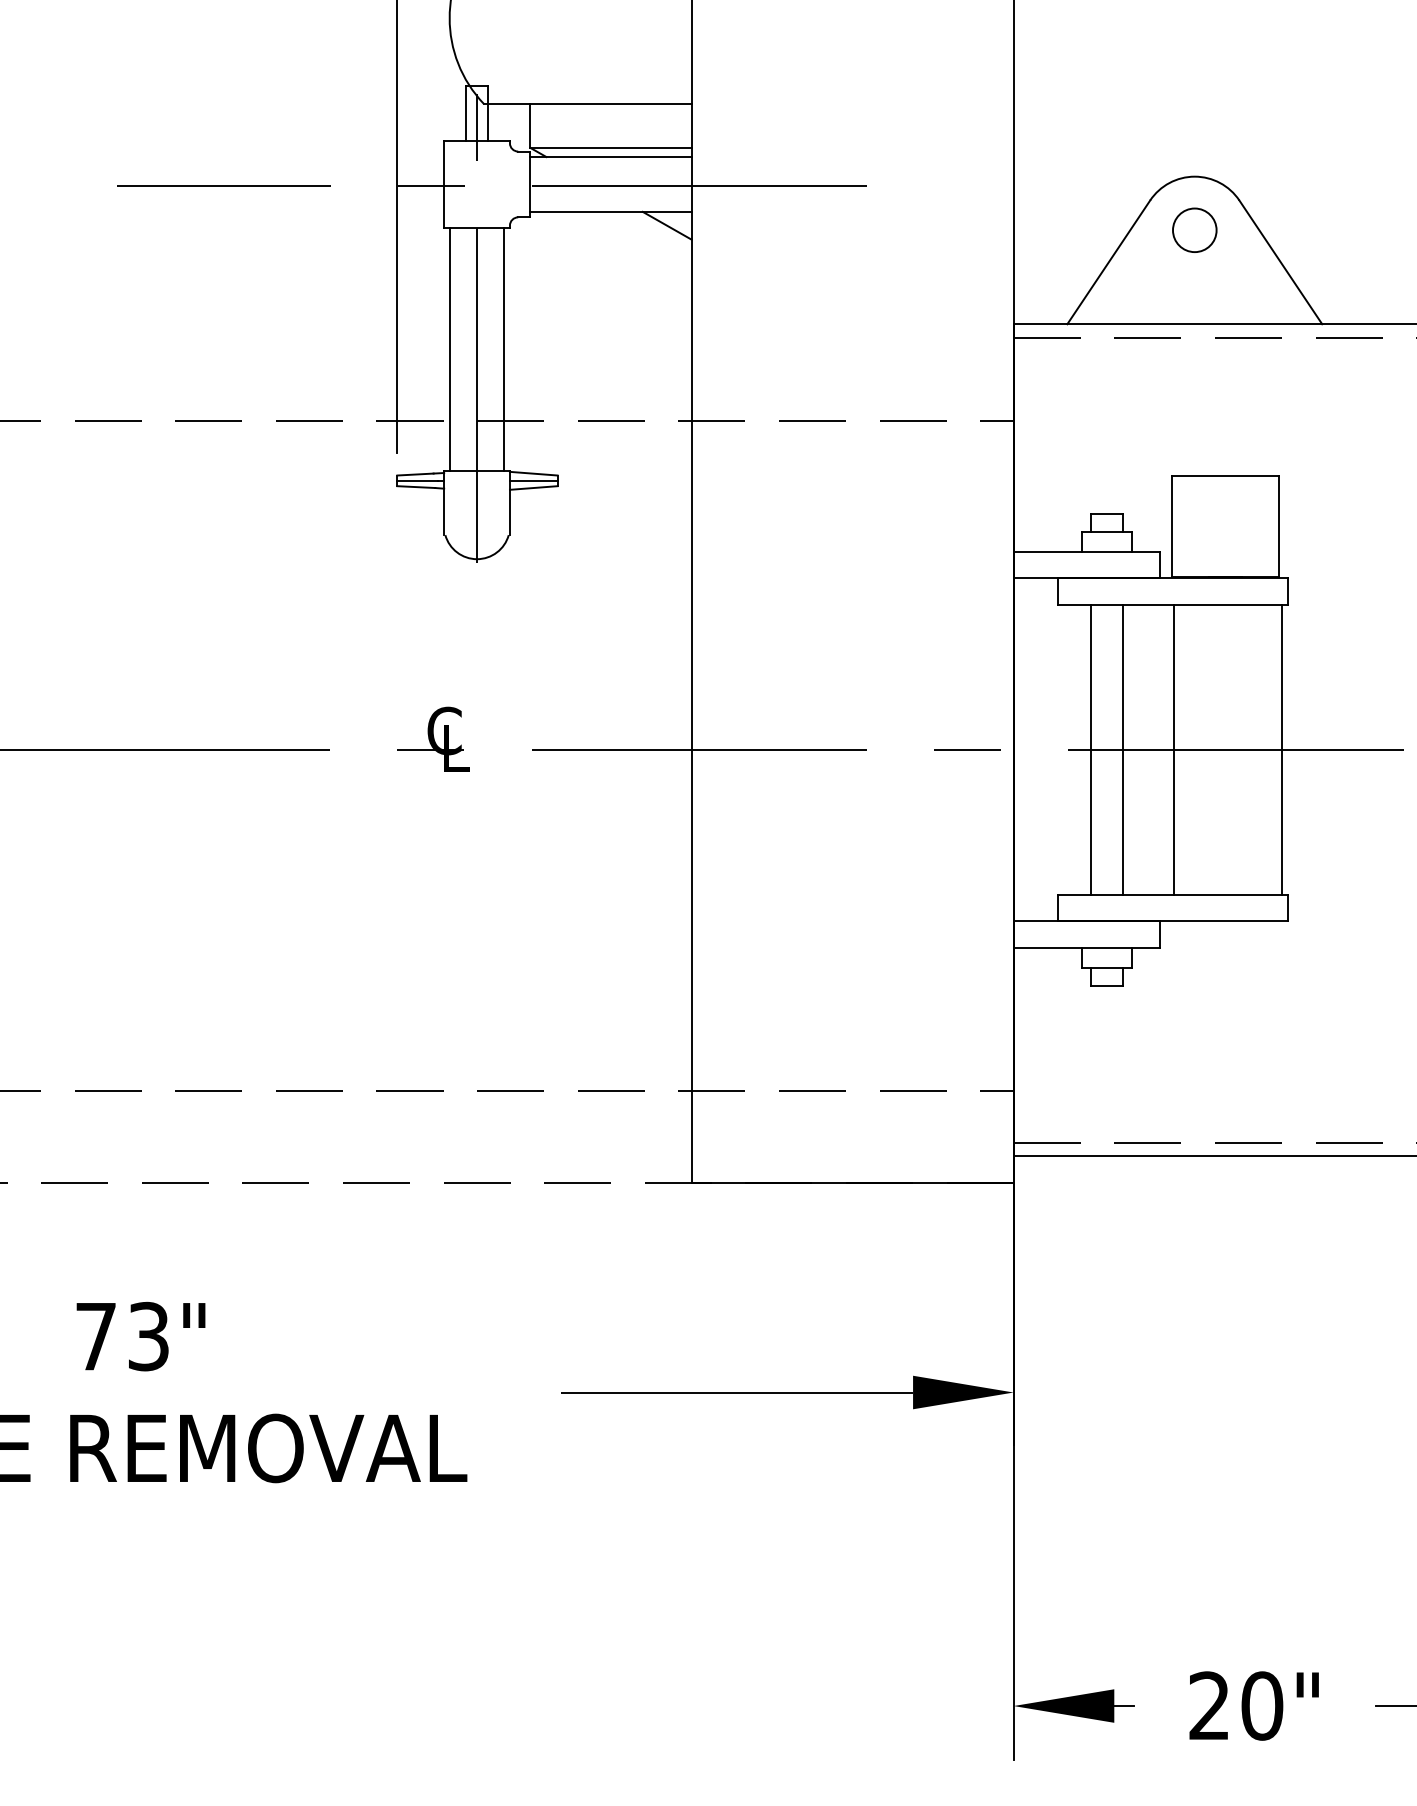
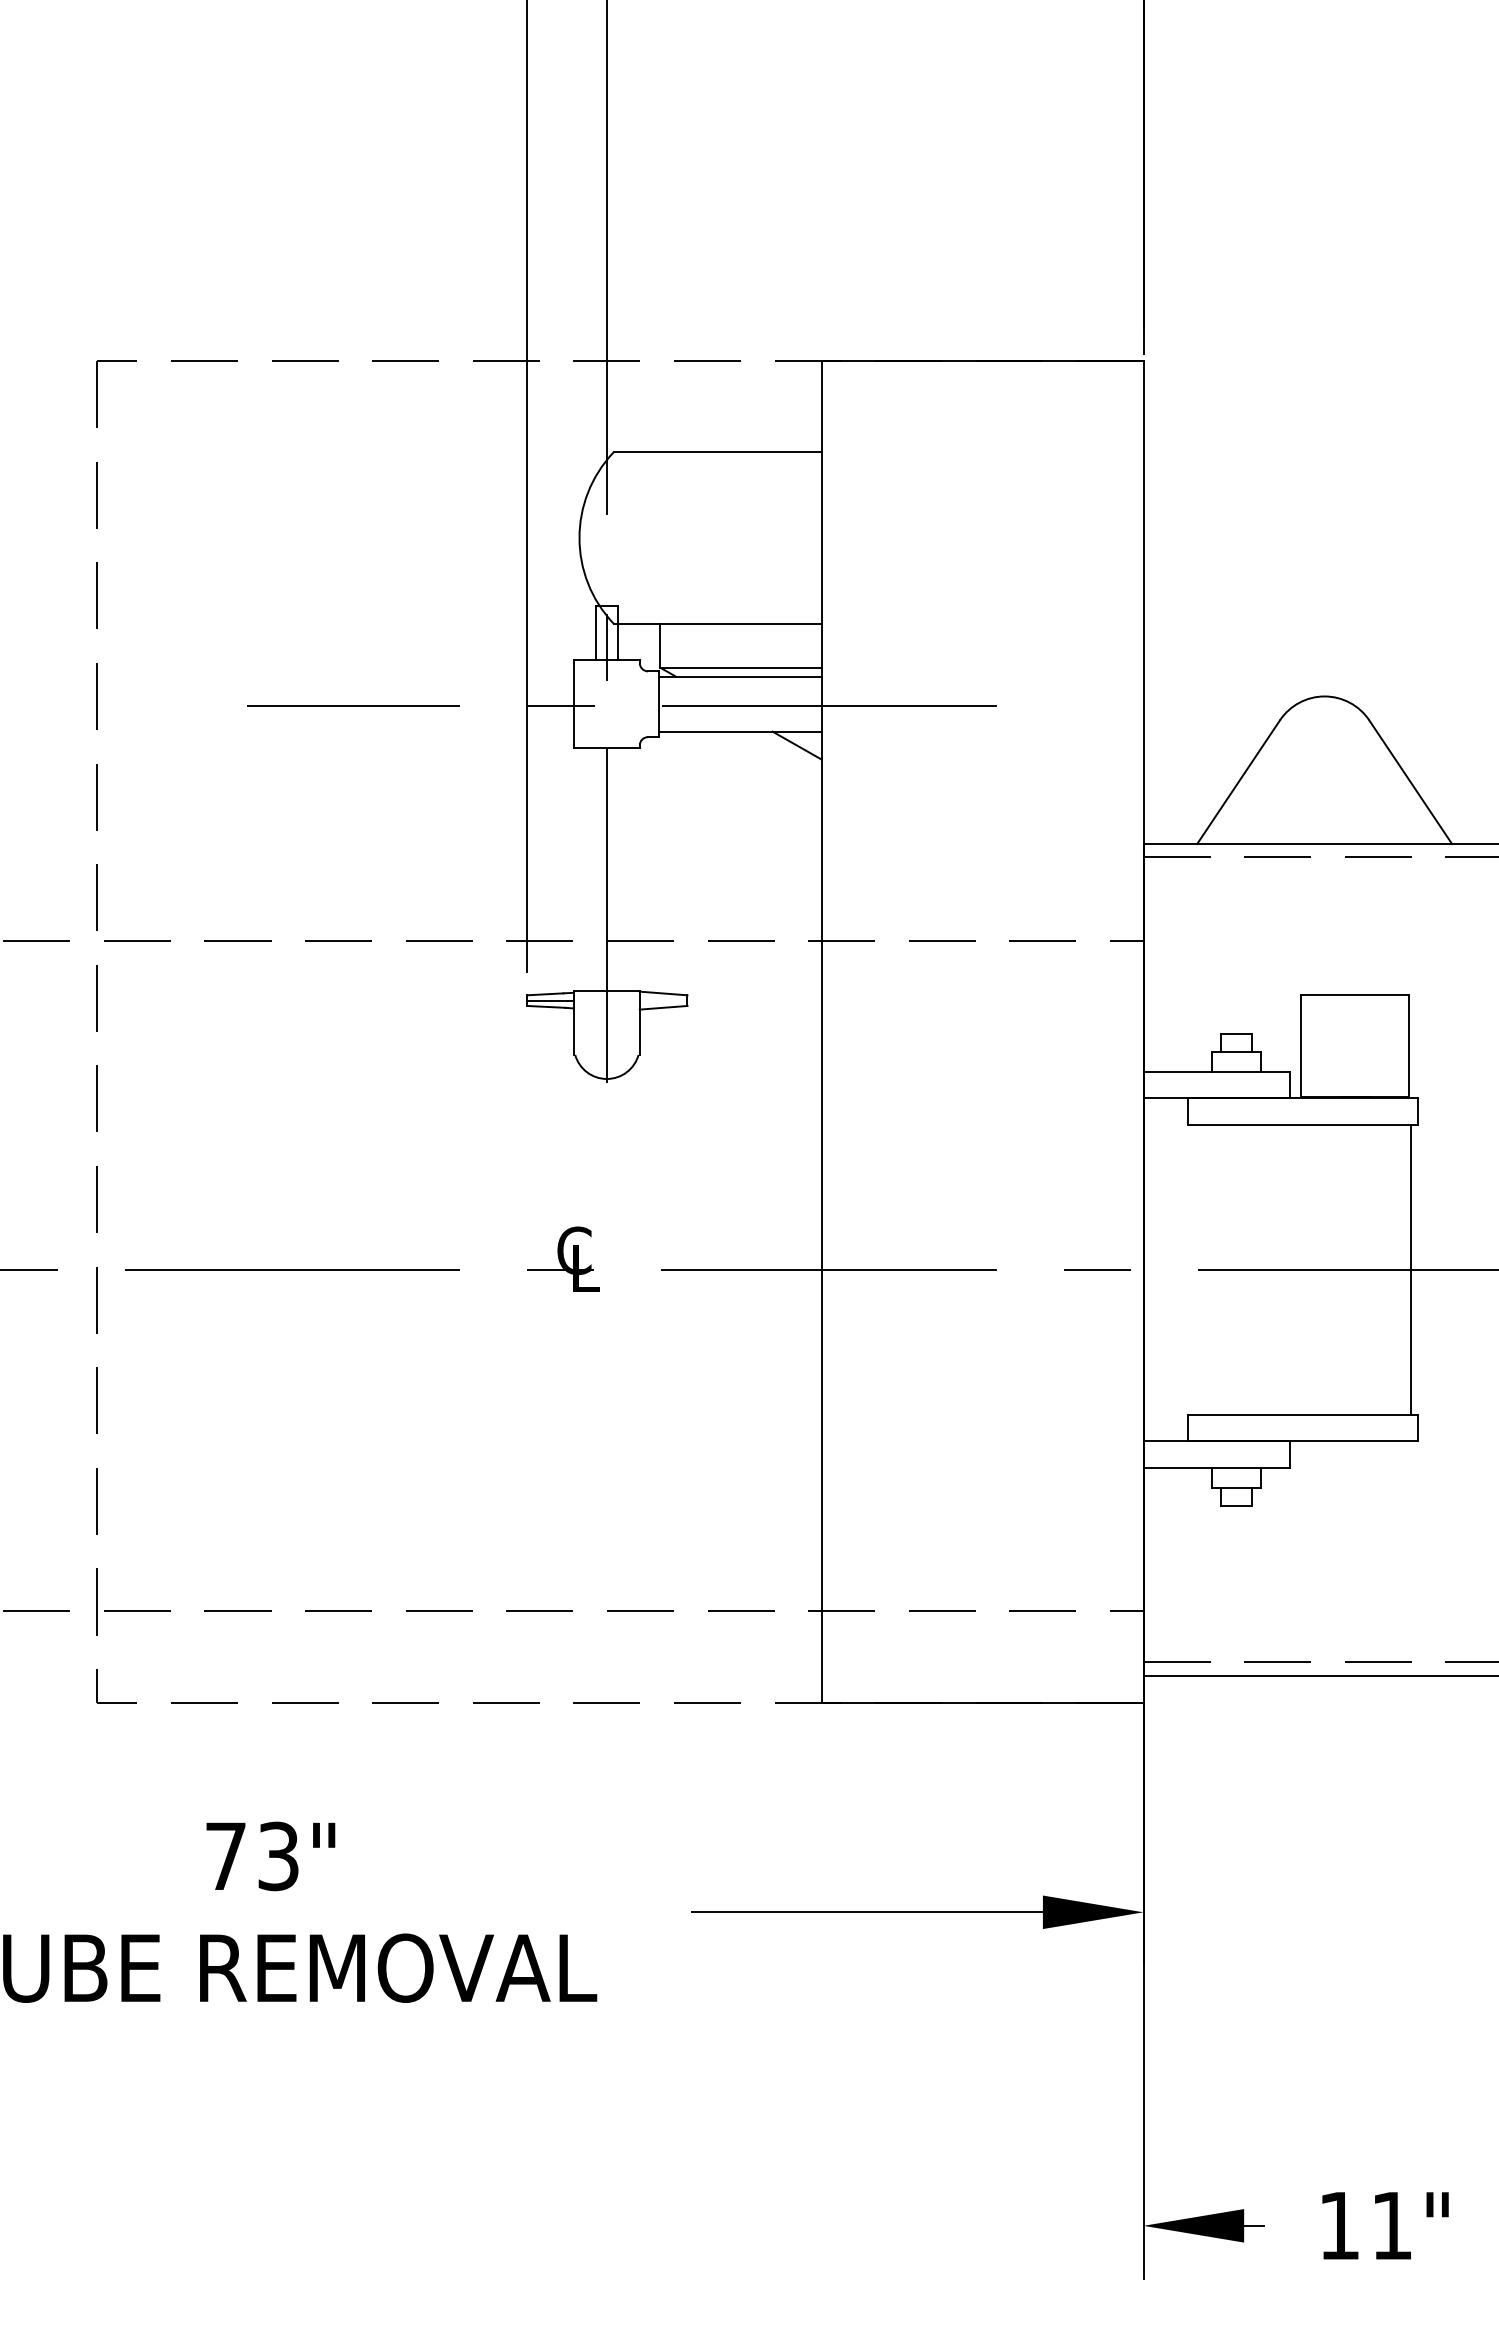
circle: (1194, 229) -> (1324, 749), removed
line: (449, 349) -> (579, 869), removed
line: (504, 349) -> (634, 869), removed
line: (533, 480) -> (663, 1000), removed
line: (1090, 749) -> (1220, 1269), removed
line: (1122, 749) -> (1252, 1269), removed
line: (1173, 749) -> (1303, 1269), removed
text: (1236, 1705) -> (1366, 2225), 20" -> 11"

